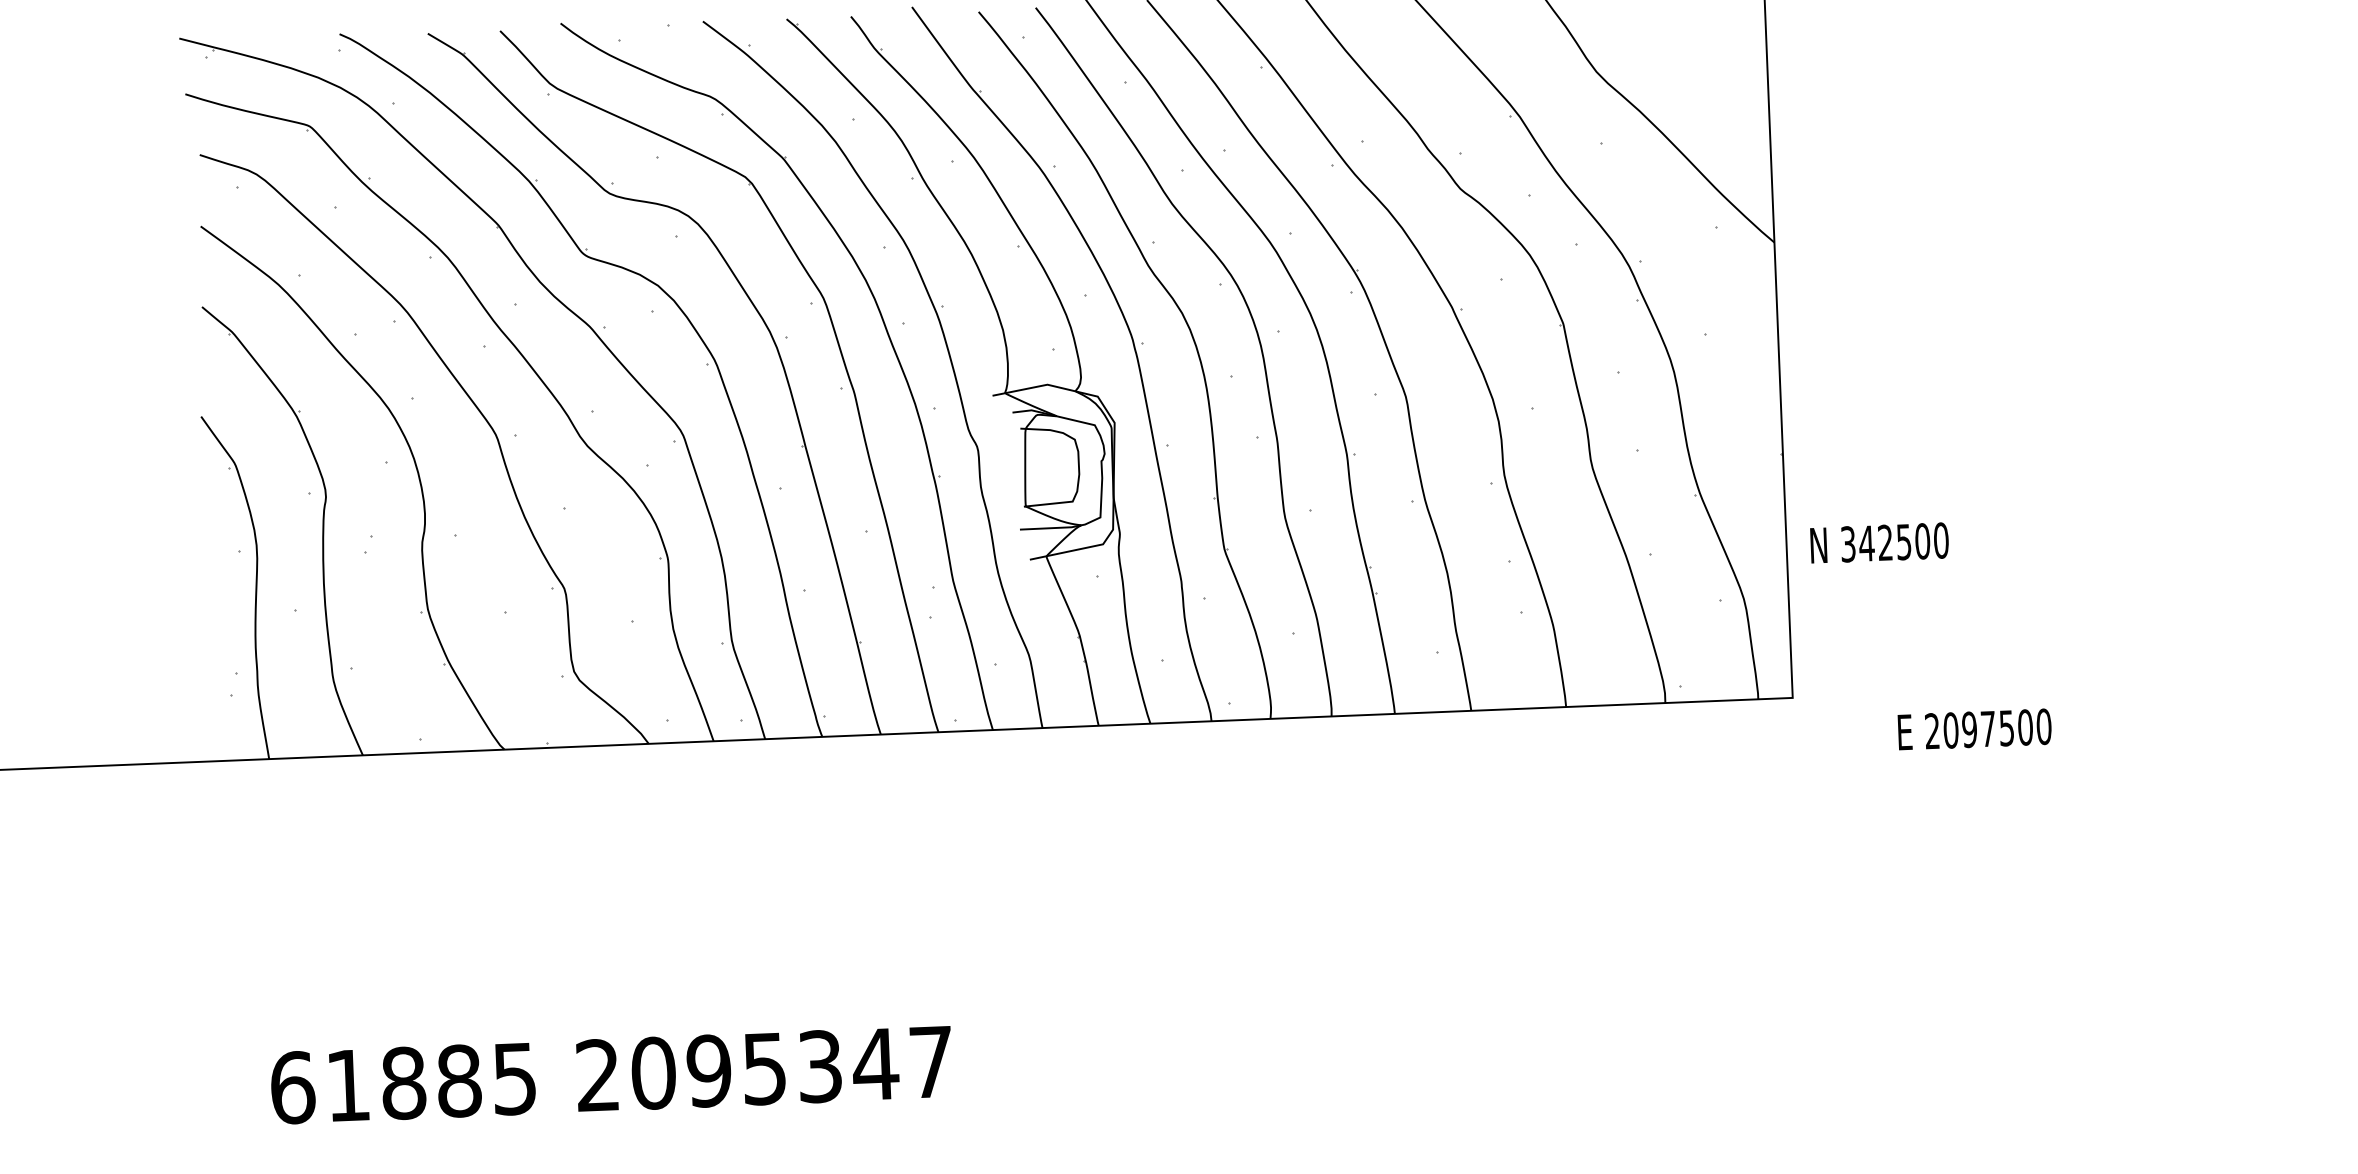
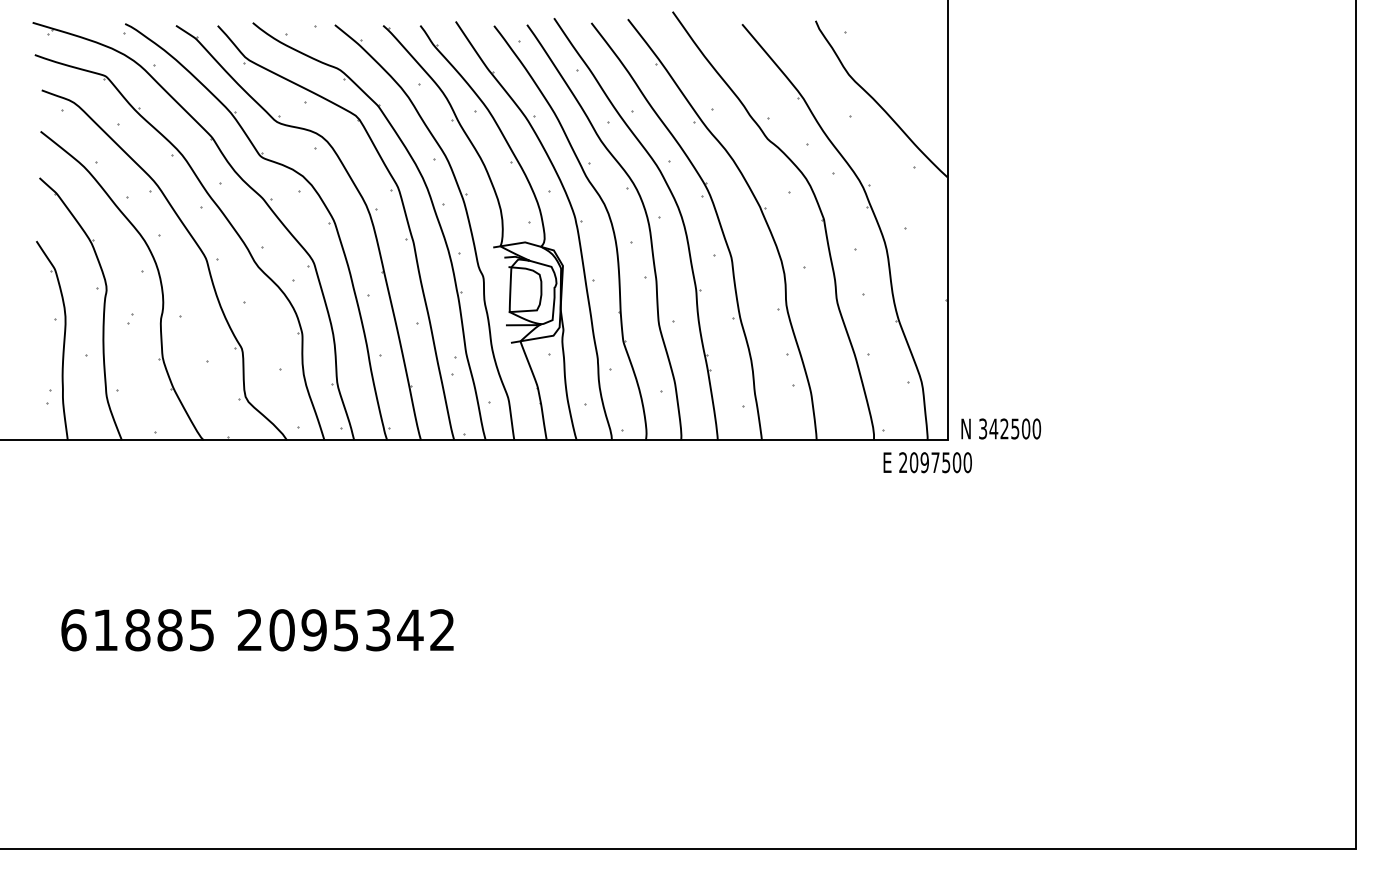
text: (1880, 542) -> (1001, 428), moved
text: (1974, 729) -> (927, 462), moved
text: (931, 1060) -> (442, 629), 2095347 -> 2095342

